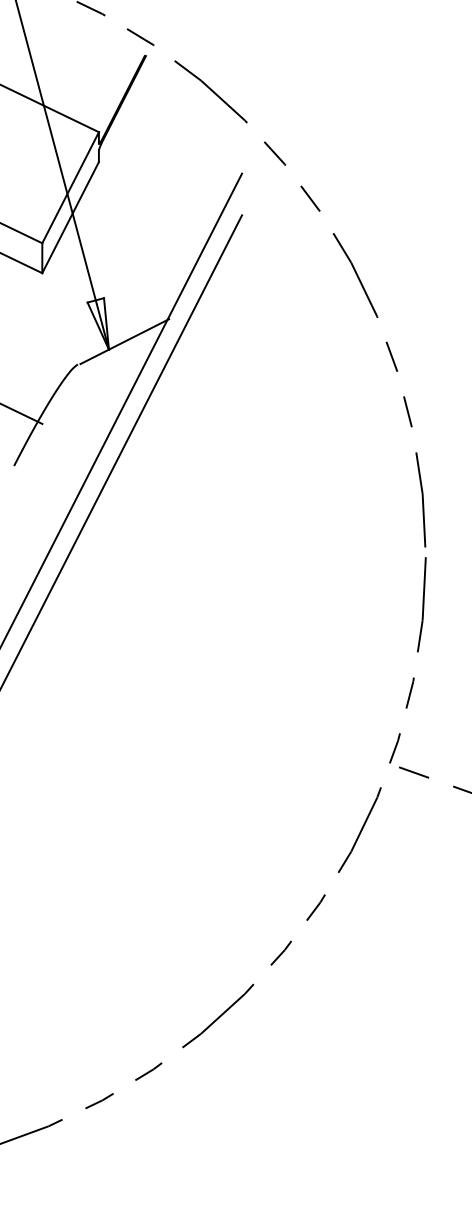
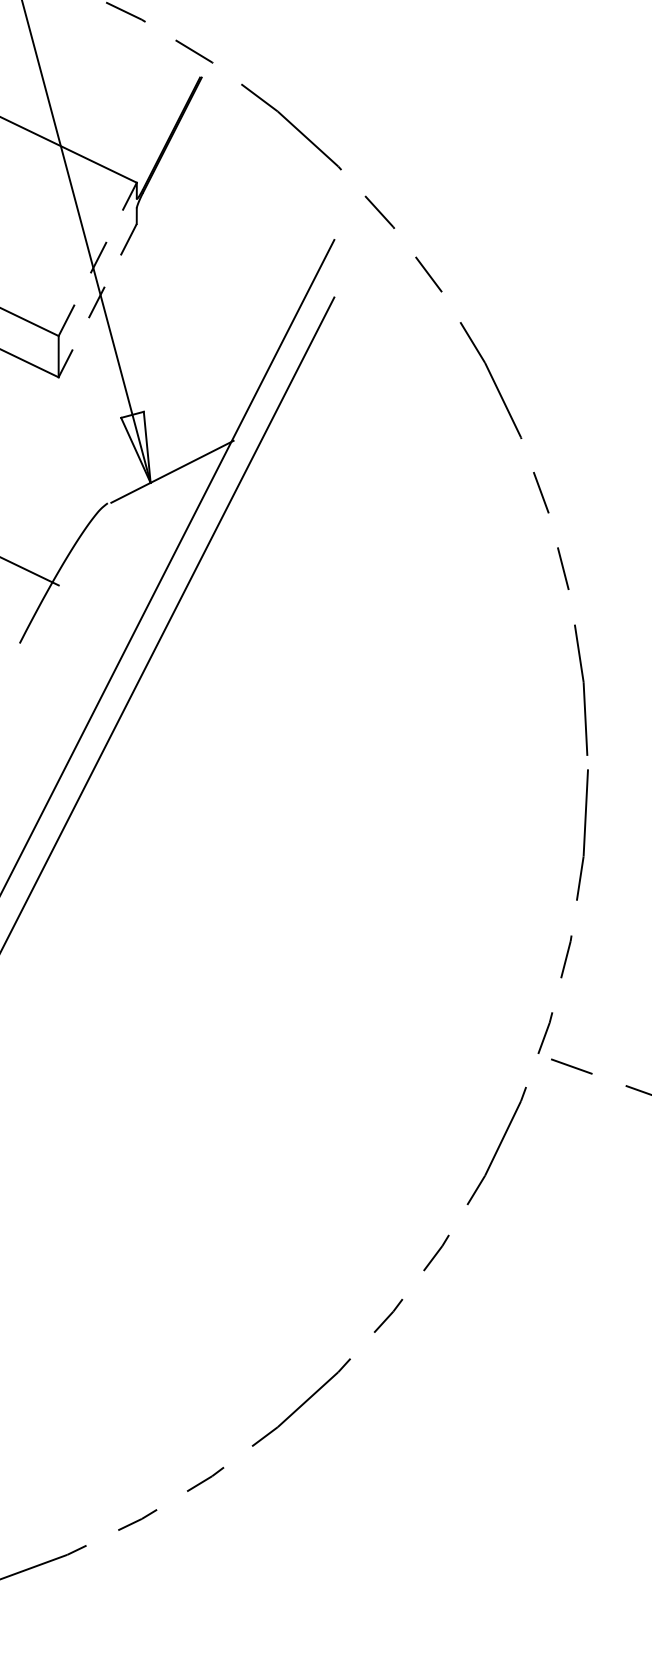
line: (70, 187) -> (97, 258), solid -> dashed
line: (70, 218) -> (97, 301), solid -> dashed

